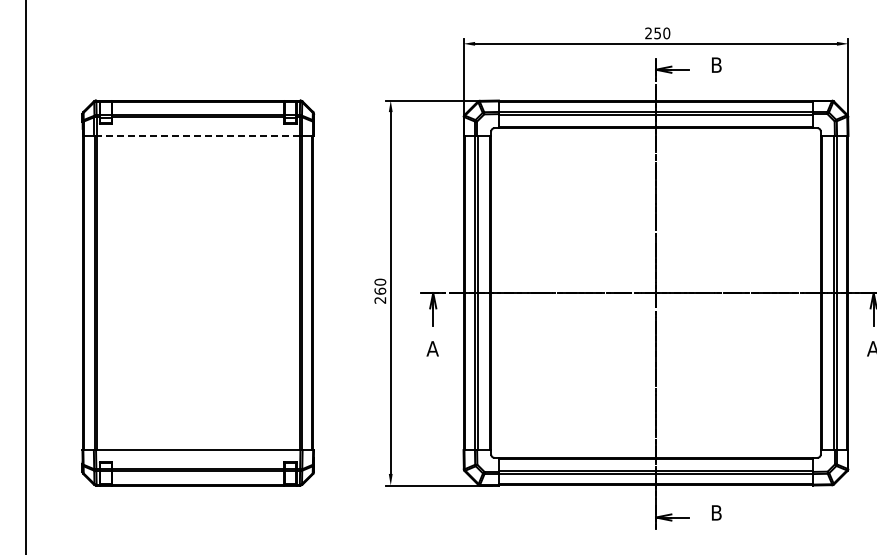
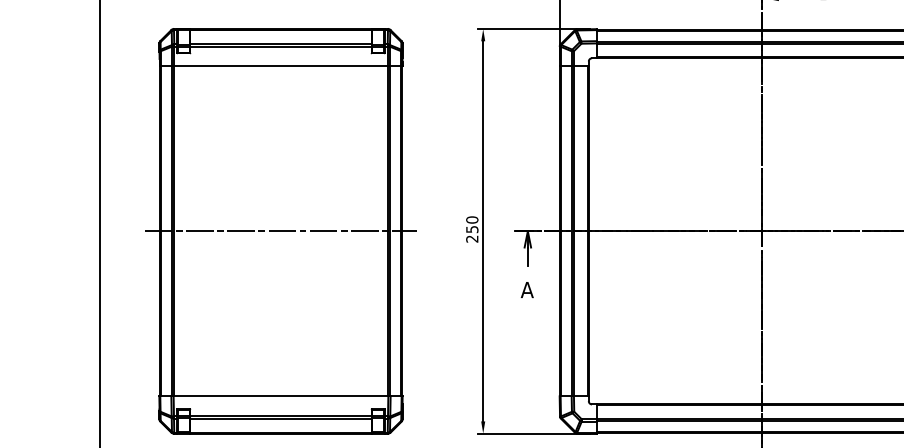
line: (198, 135) -> (281, 65), dashed -> solid
text: (380, 290) -> (472, 228), 260 -> 250
line: (197, 293) -> (280, 231), added

